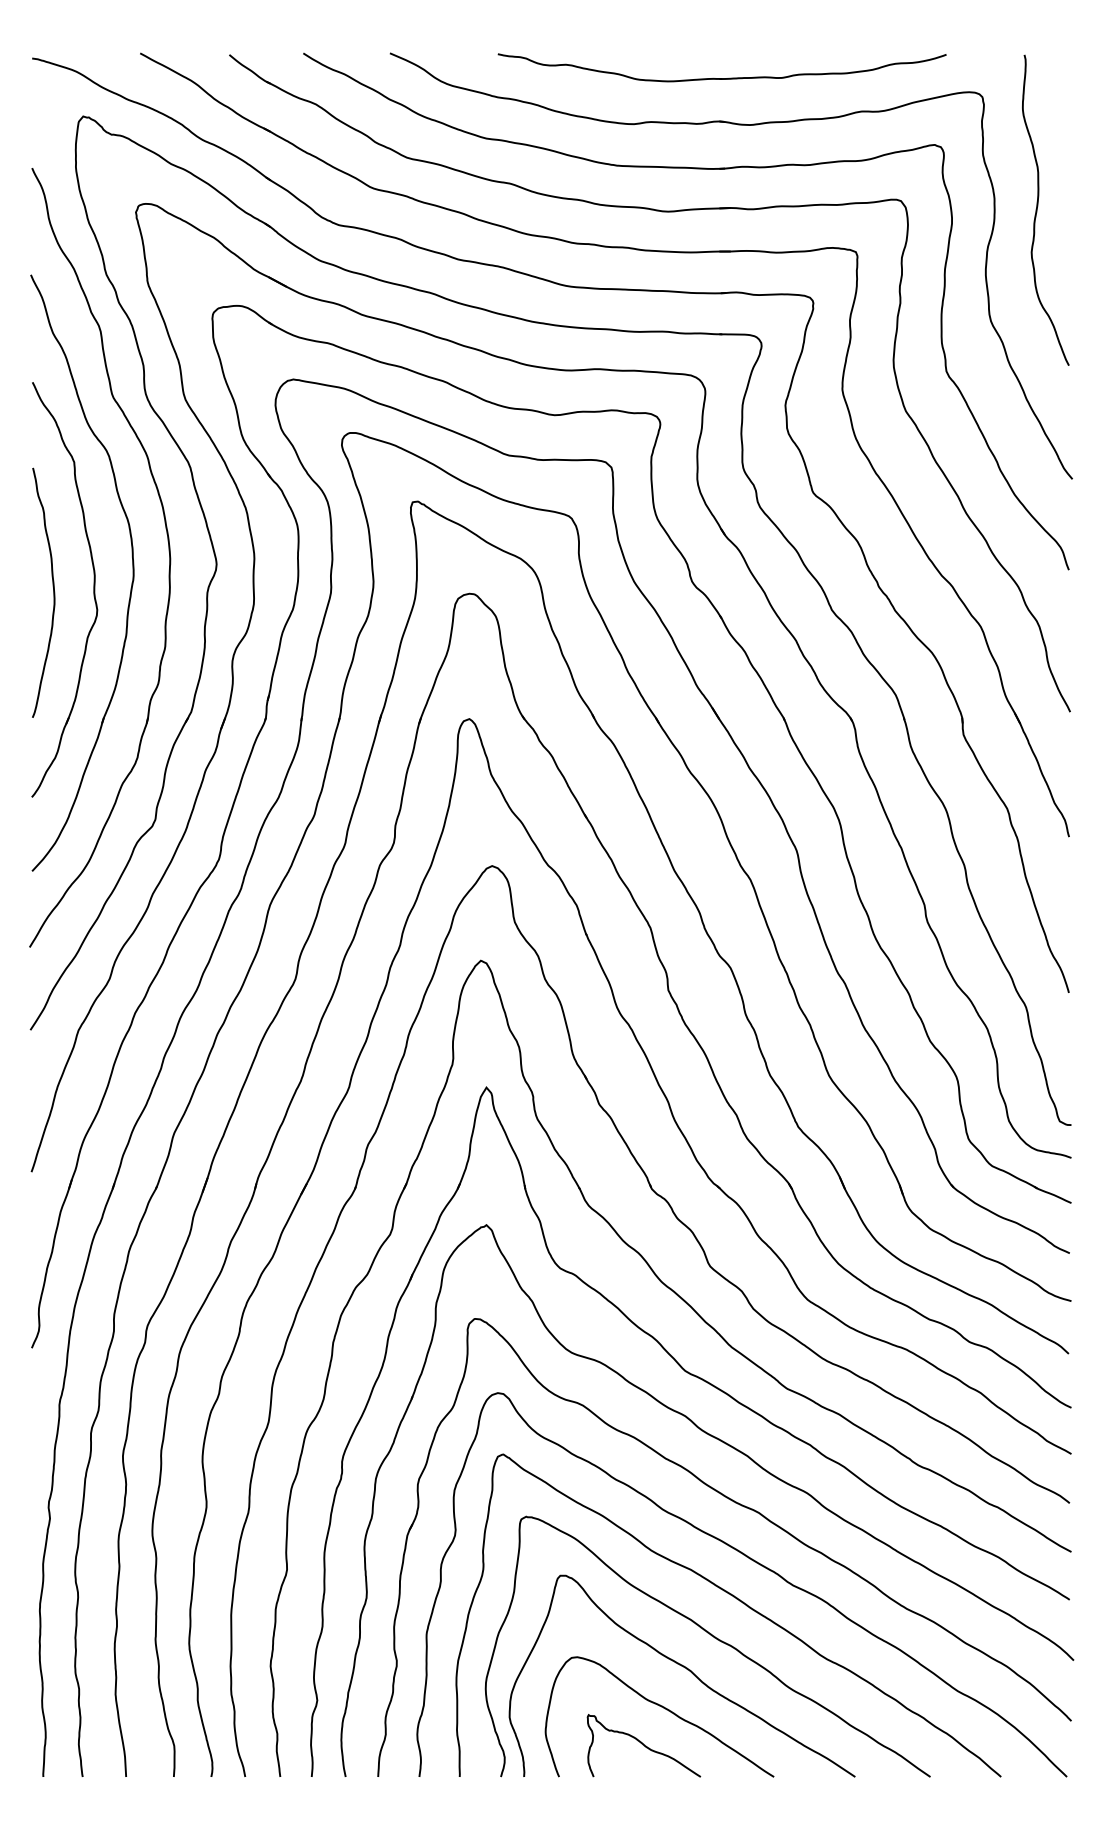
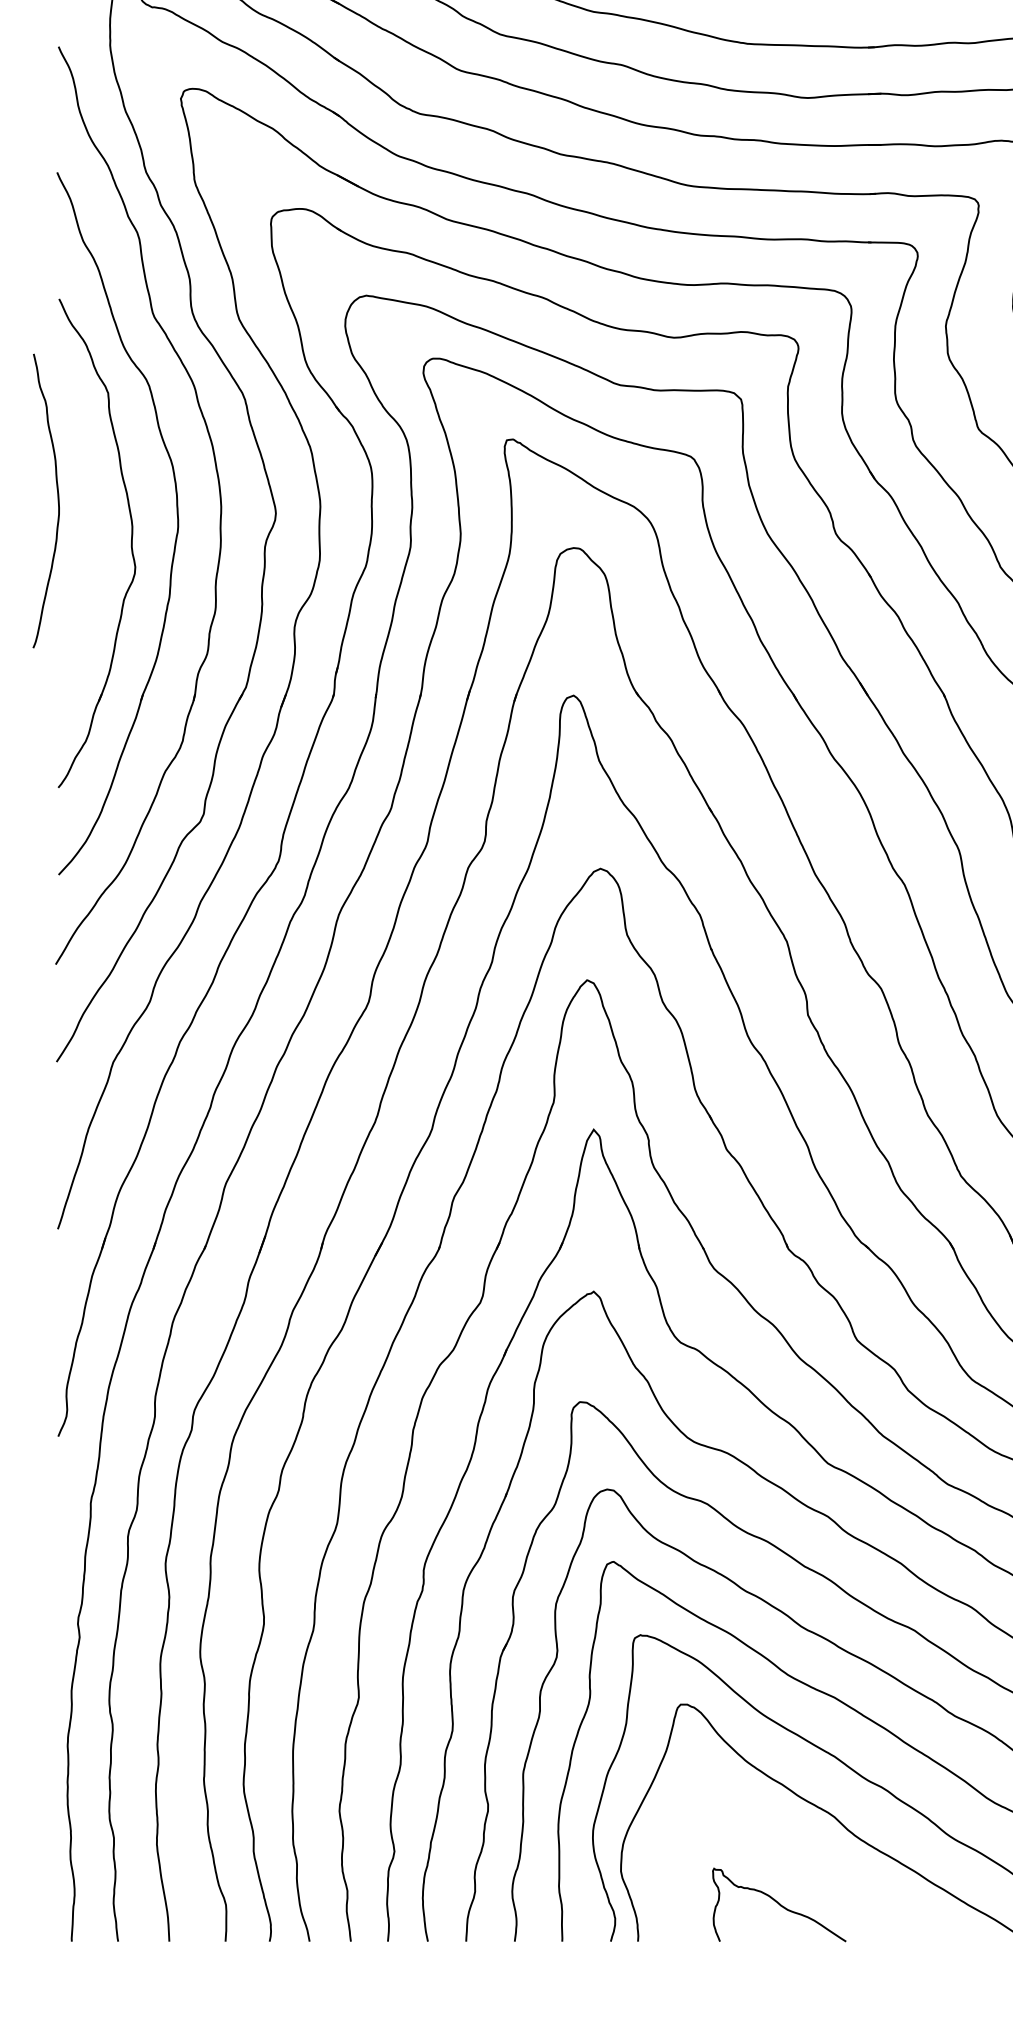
curve: (53, 592) -> (57, 500), moved
curve: (663, 1708) -> (802, 1860), removed

